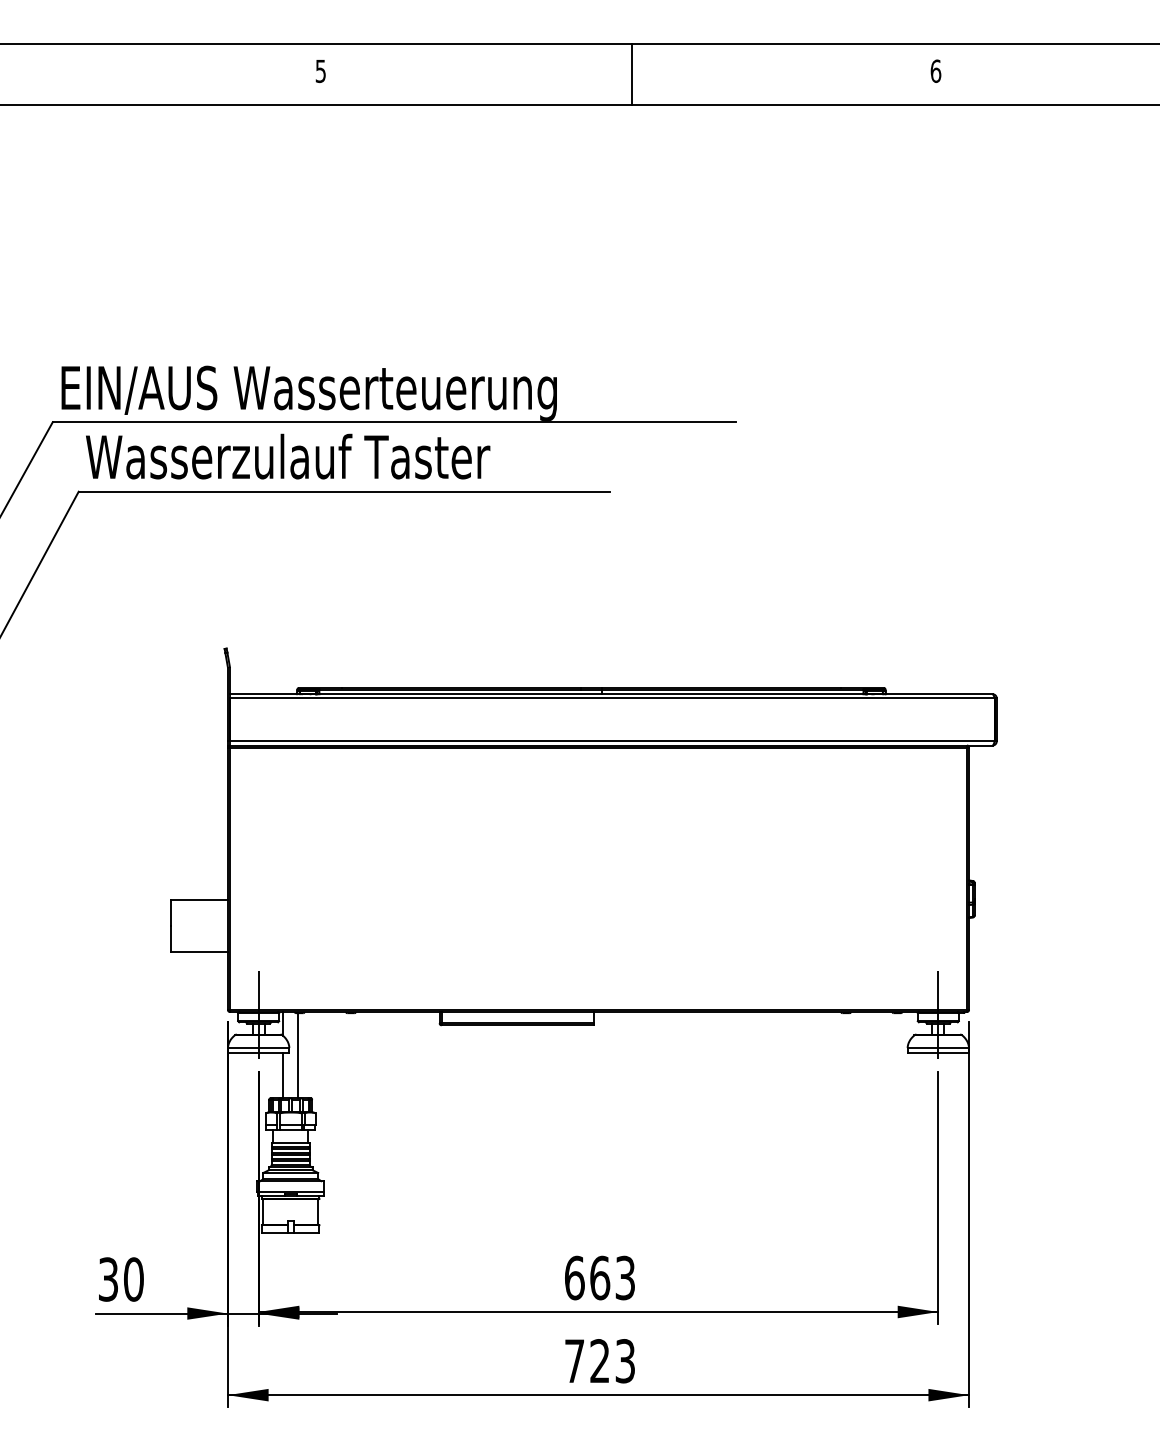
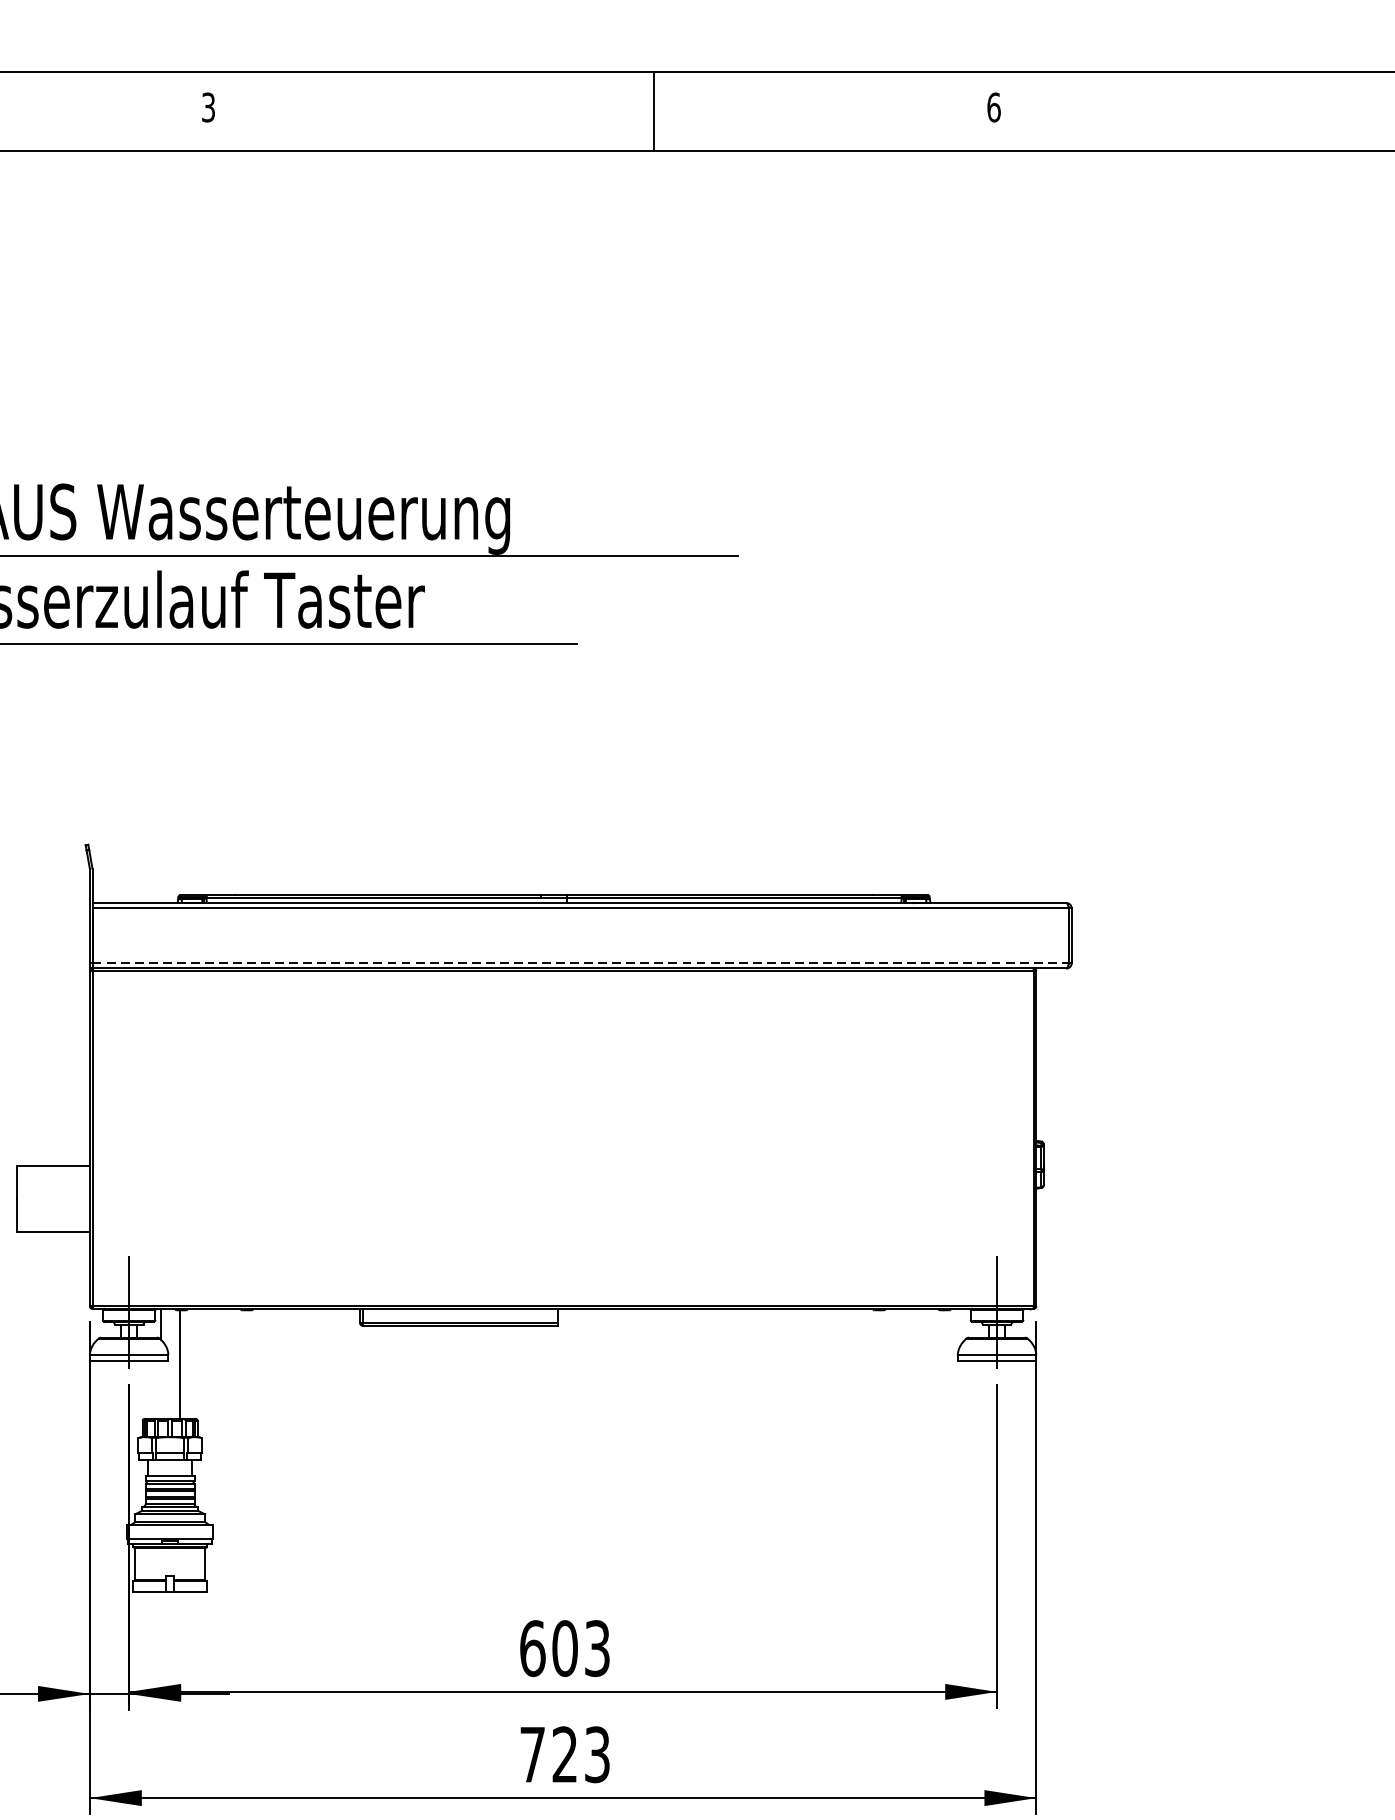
text: (320, 70) -> (208, 106), 5 -> 3
line: (632, 74) -> (655, 111), moved
line: (612, 741) -> (580, 963), solid -> dashed
line: (283, 1075) -> (160, 1389), removed
text: (600, 1277) -> (565, 1647), 663 -> 603

